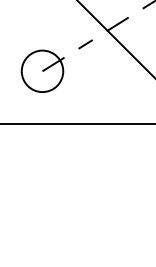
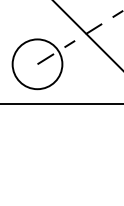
circle: (42, 70) -> (37, 63), size x1.6

